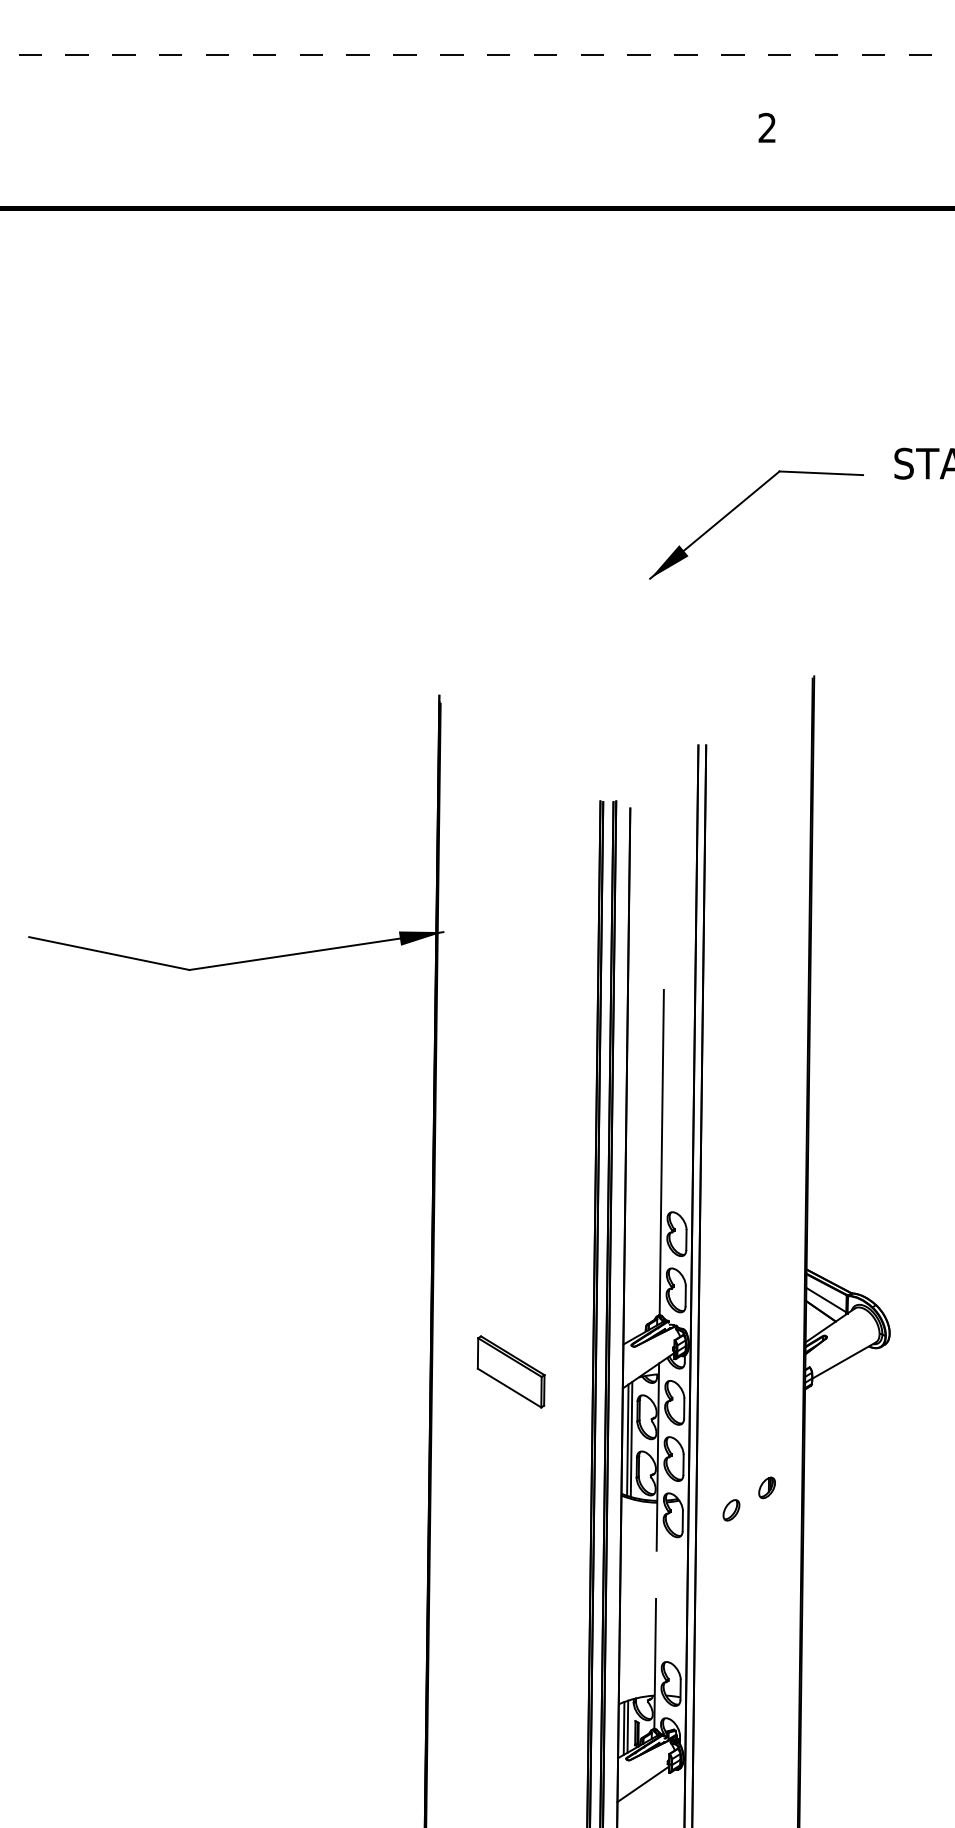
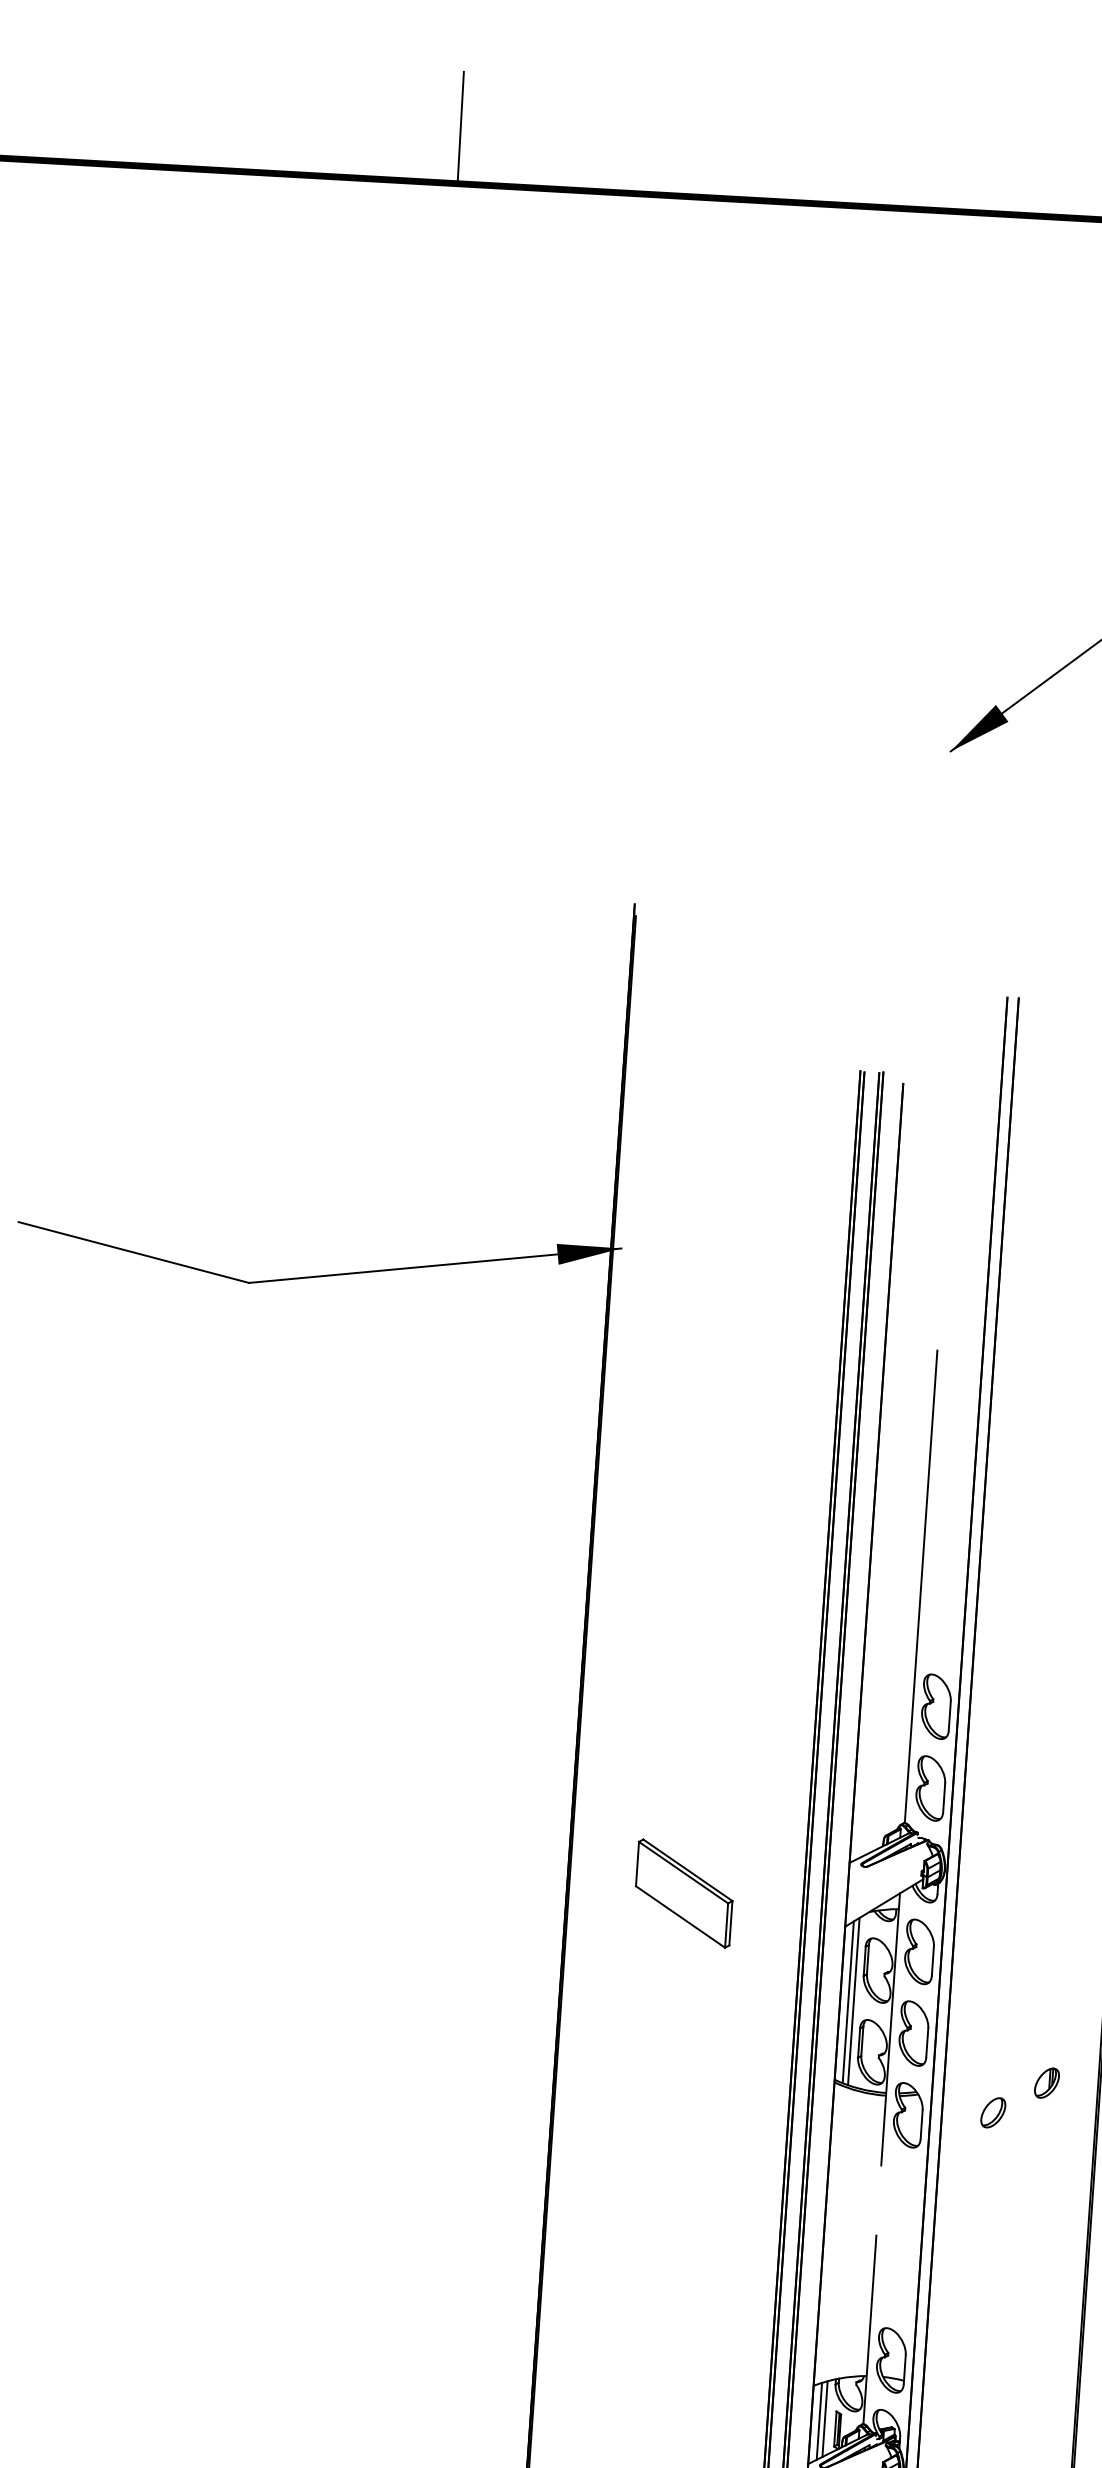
line: (290, 169) -> (461, 126), added

